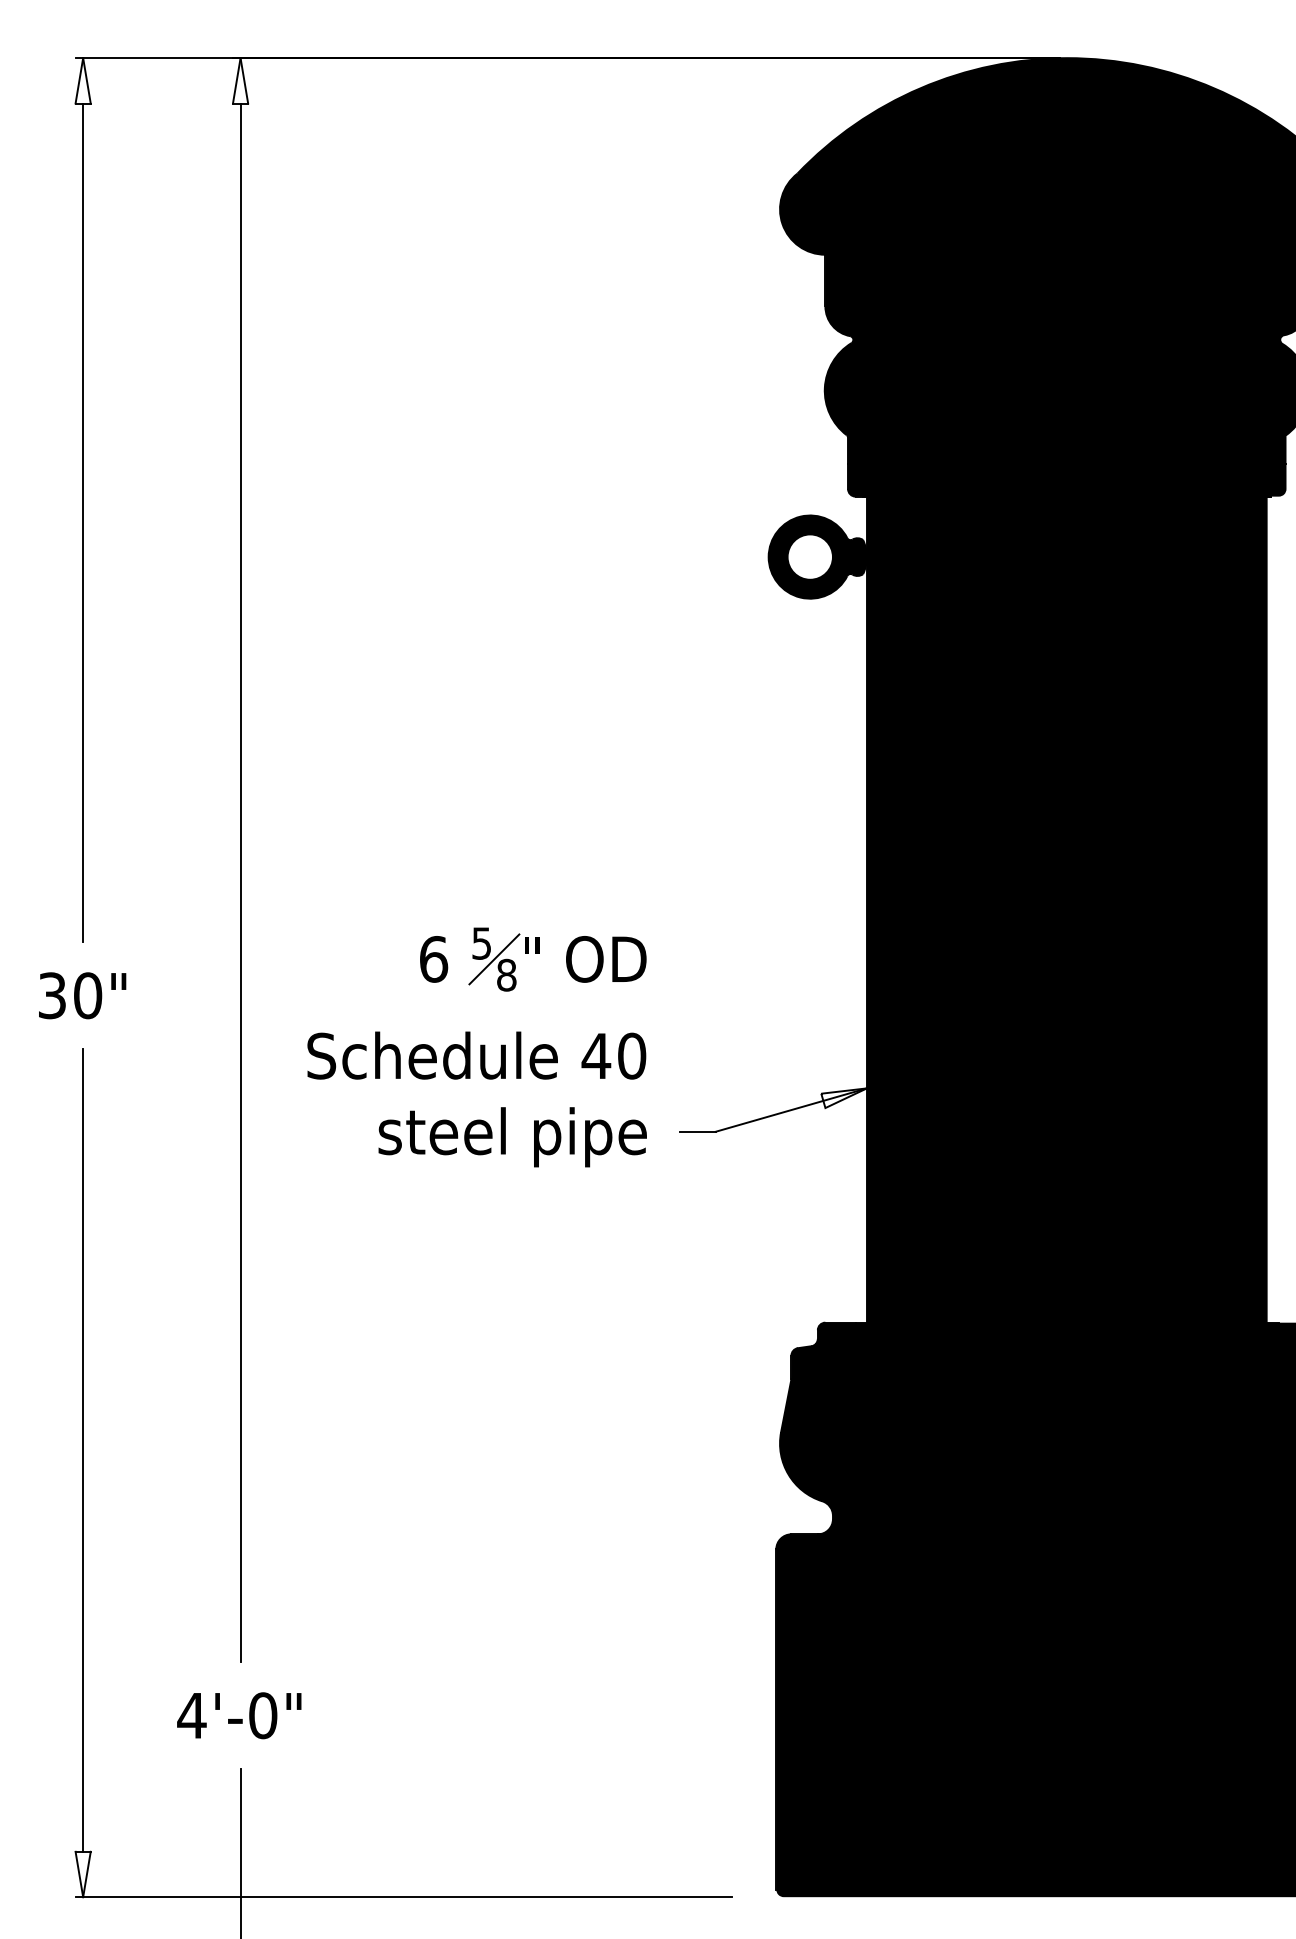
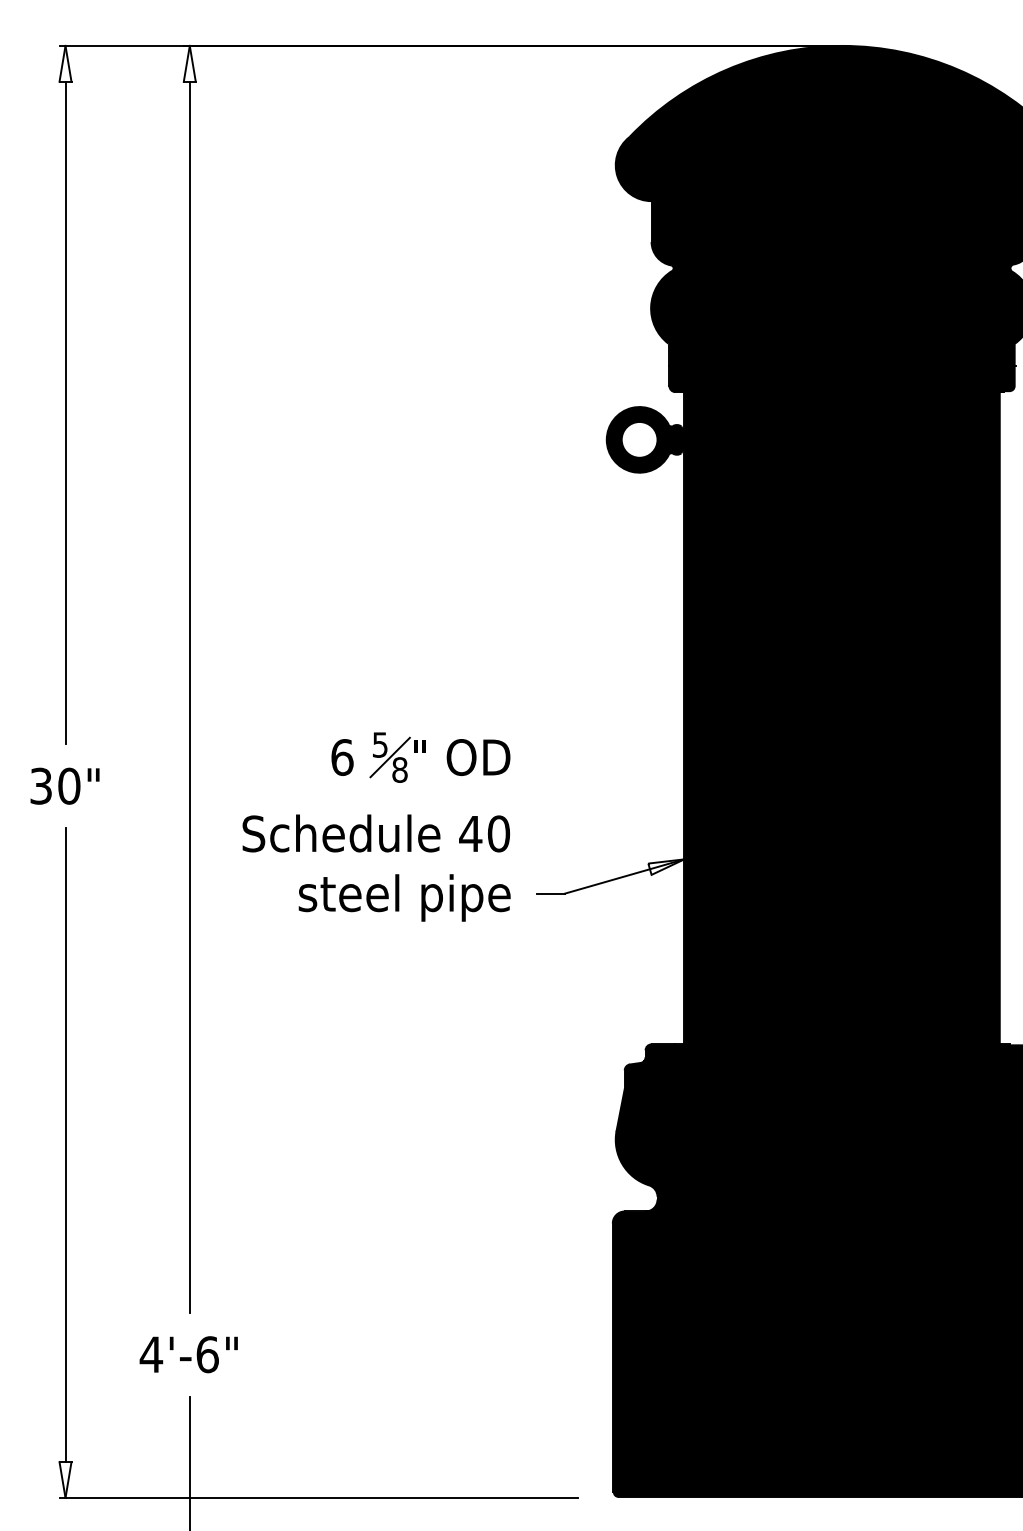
text: (262, 1715) -> (207, 1354), 4'-0" -> 4'-6"

